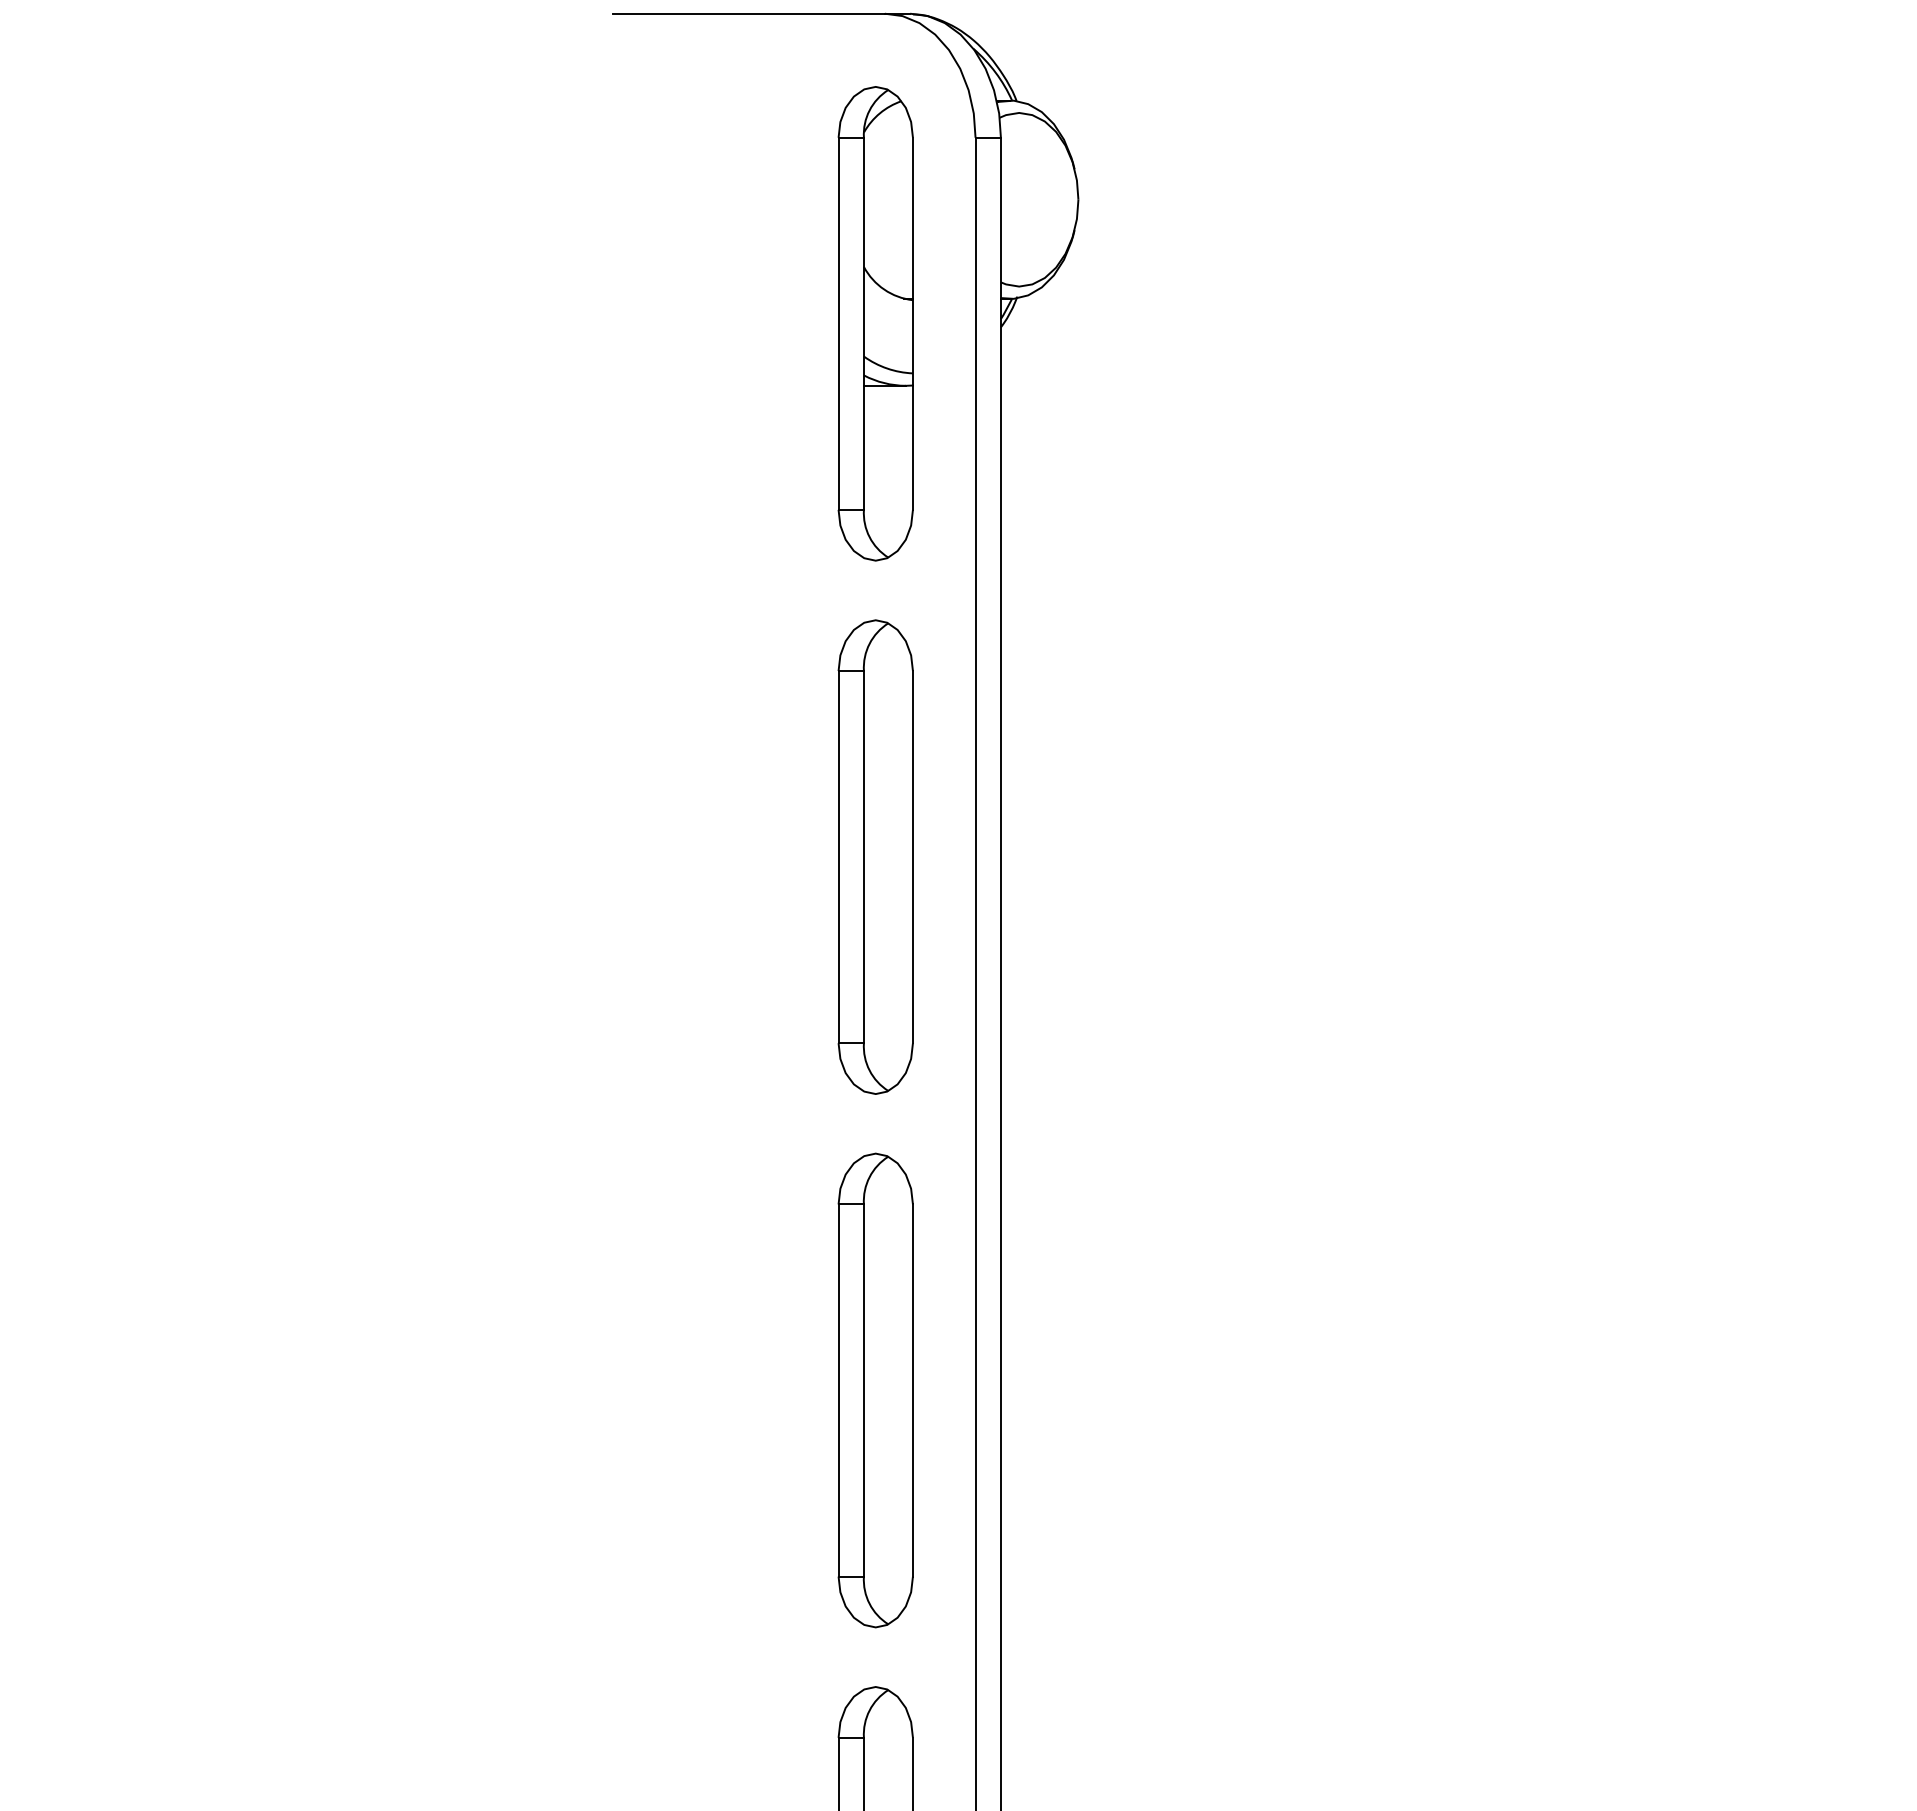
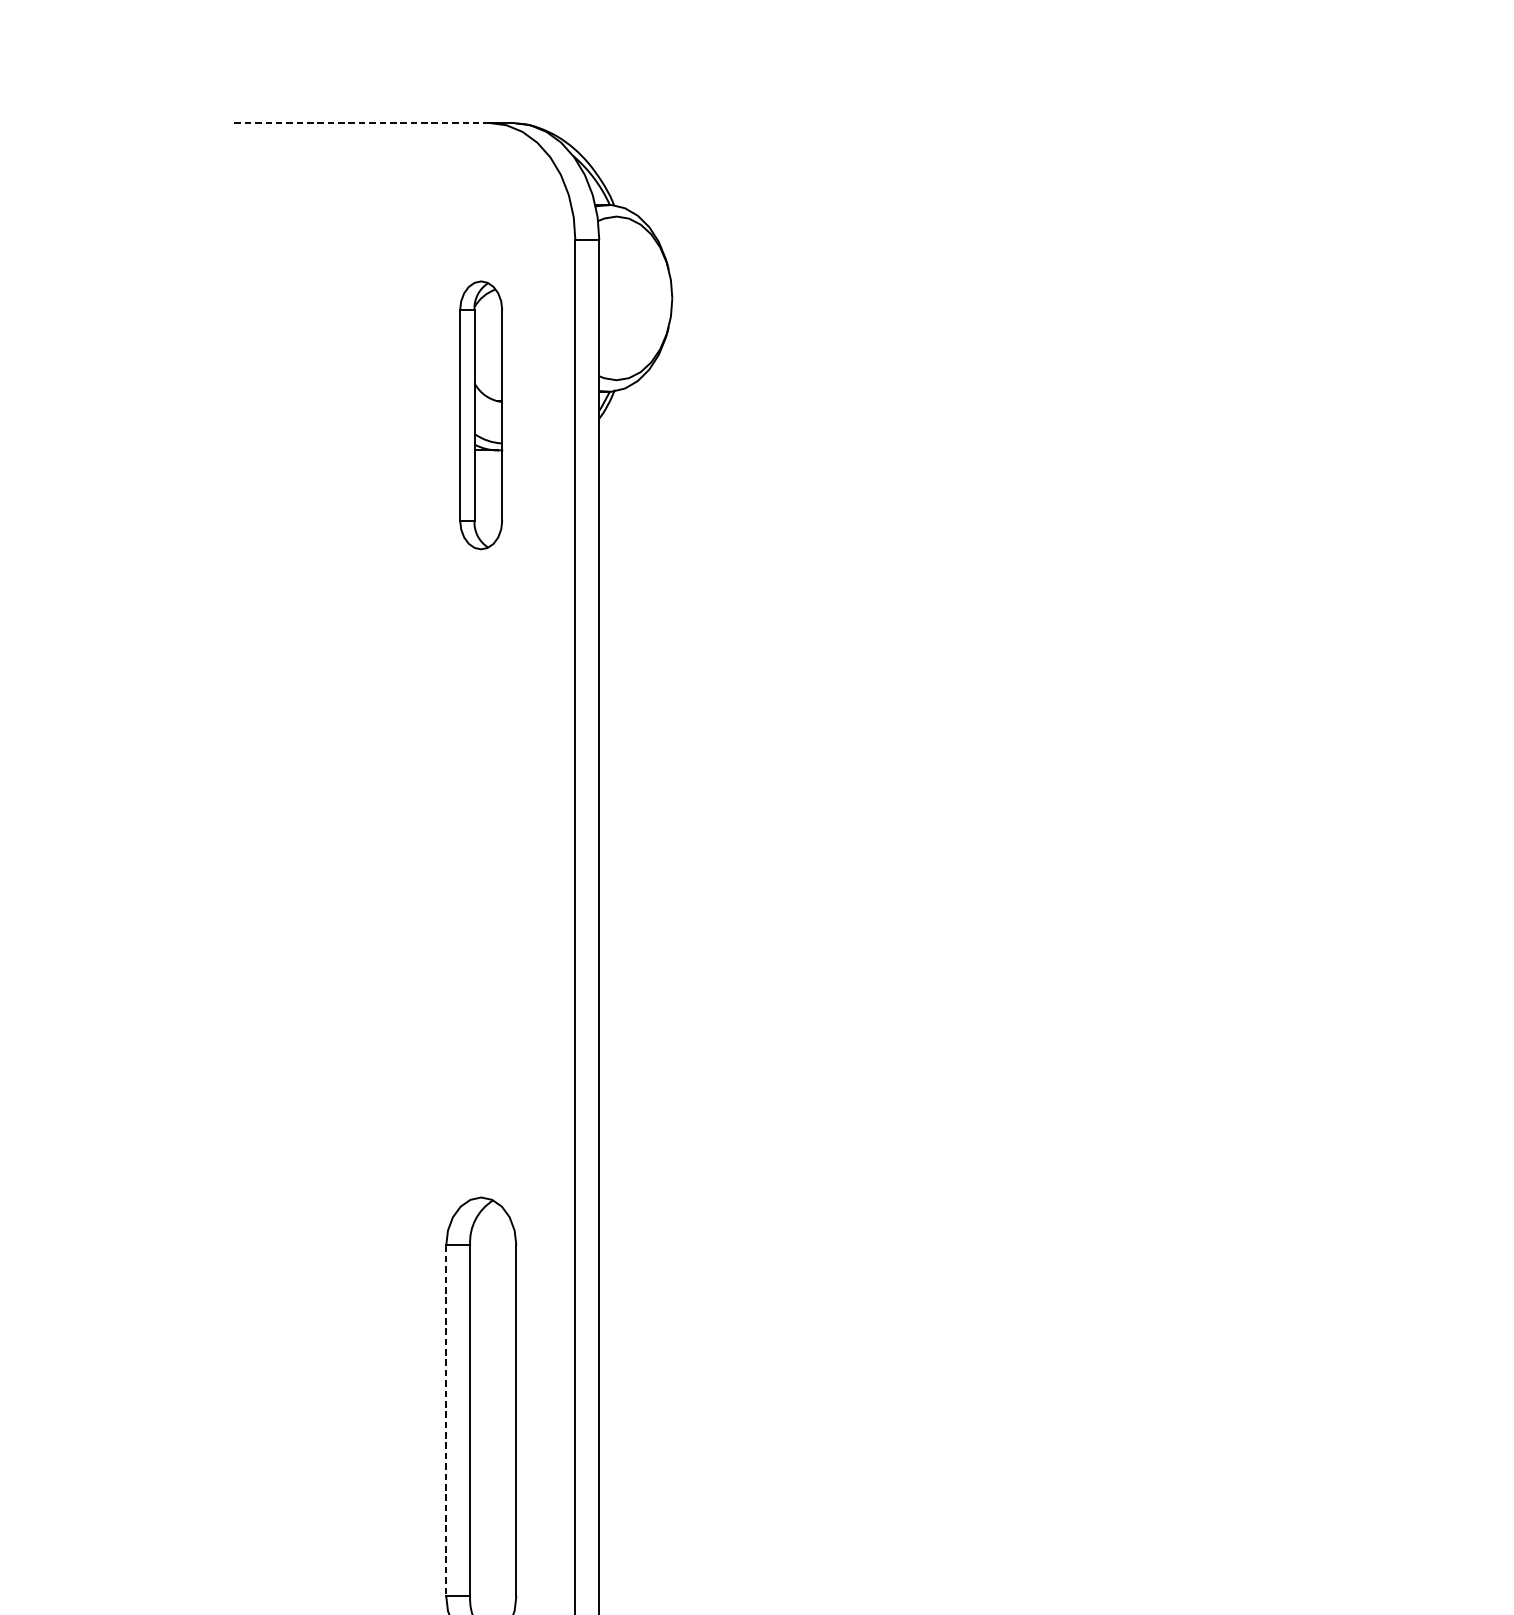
line: (748, 13) -> (361, 122), solid -> dashed
part: (875, 323) -> (481, 415), size x0.6
part: (875, 856) -> (481, 917), removed
line: (838, 1391) -> (446, 1421), solid -> dashed

